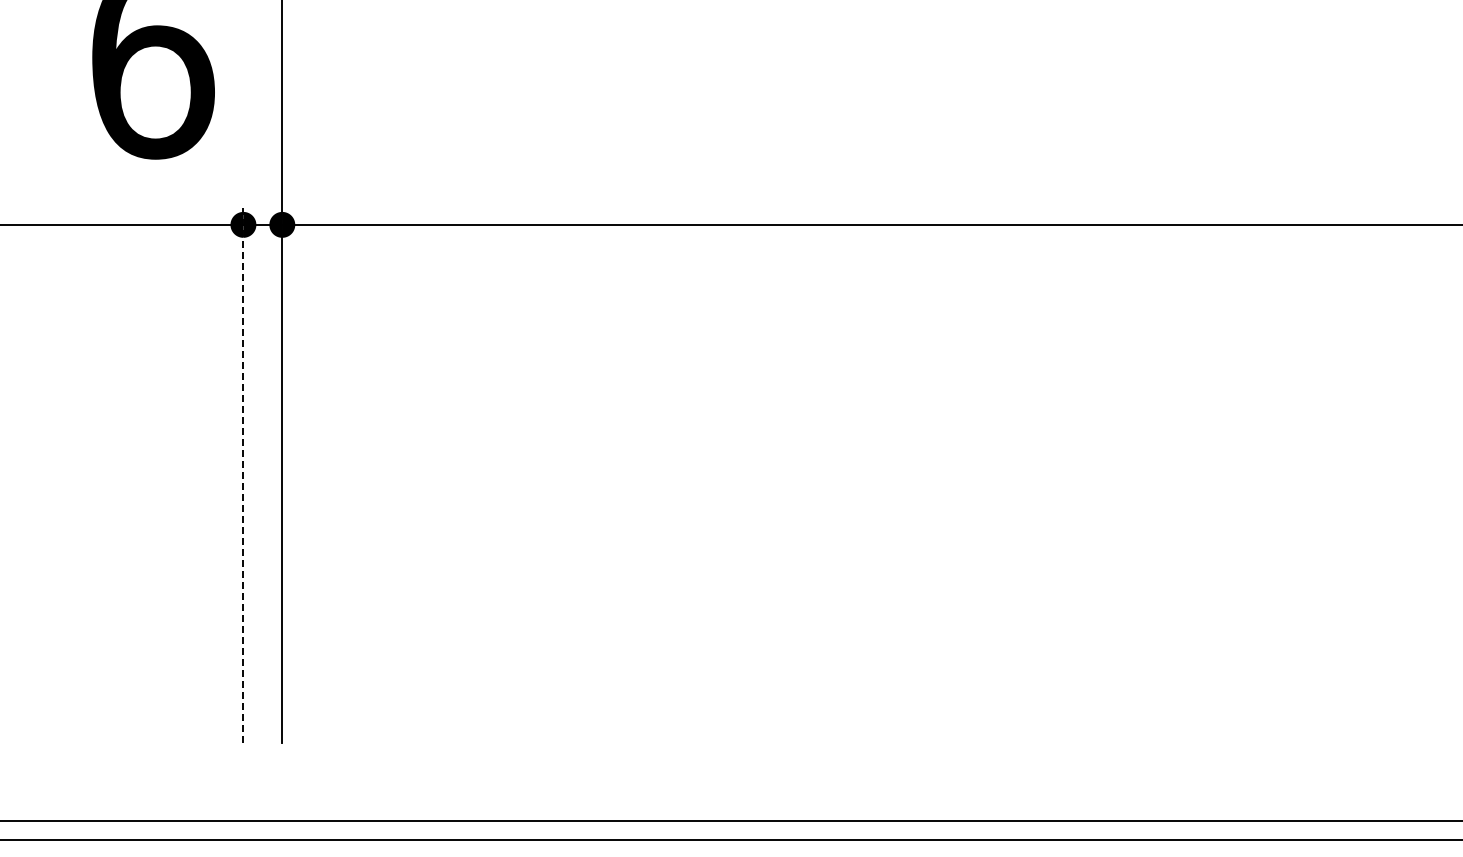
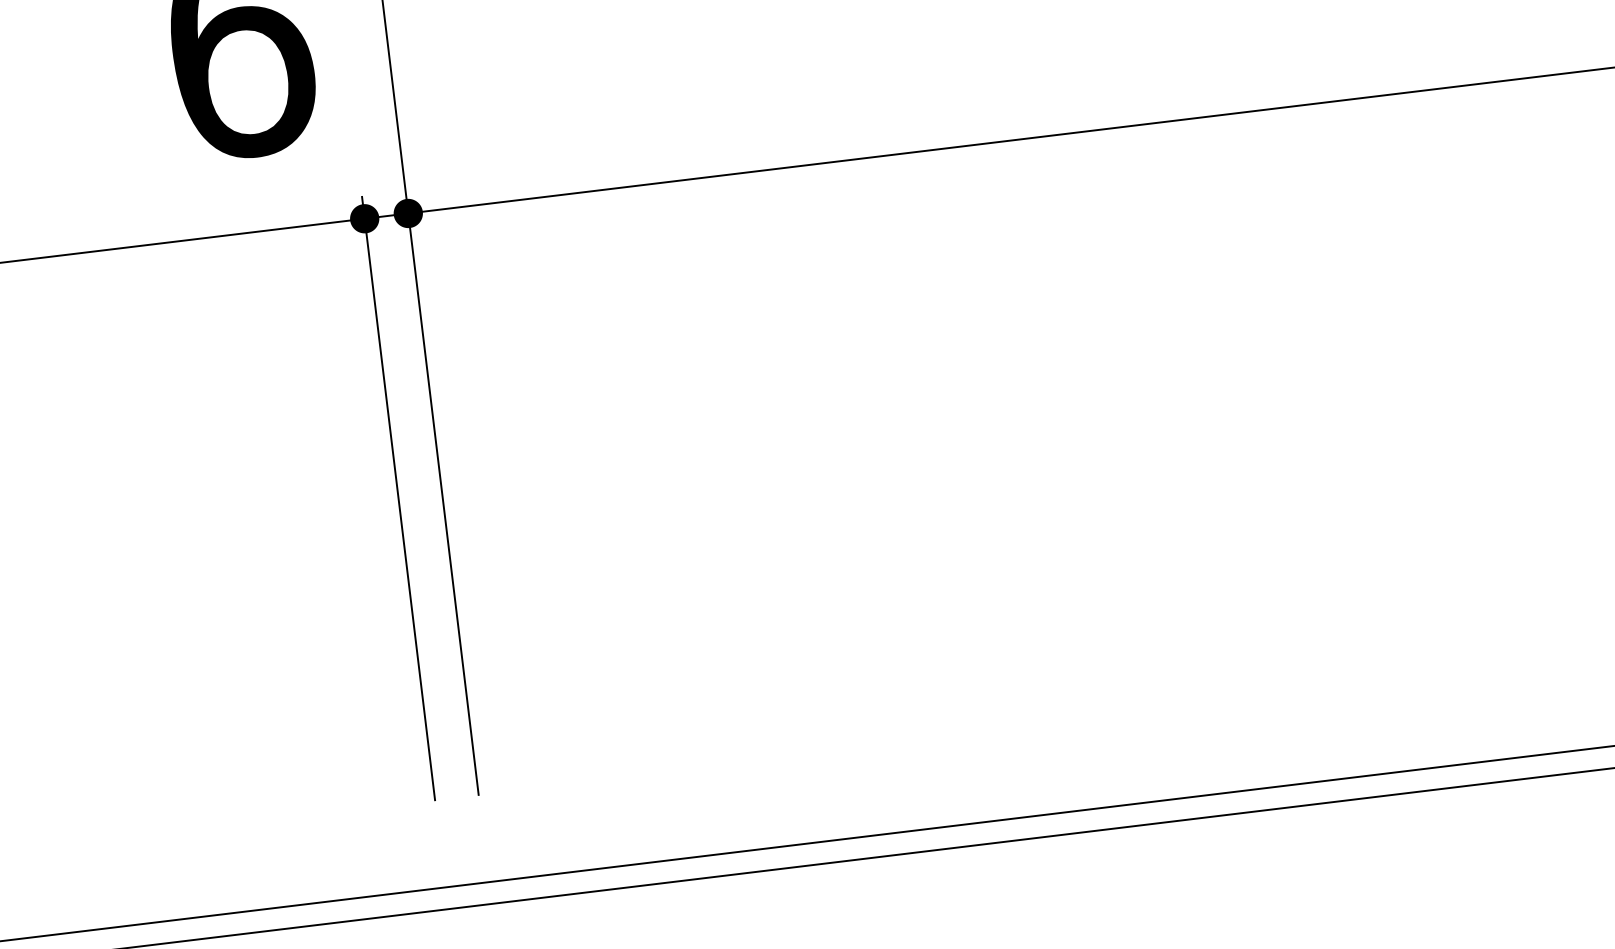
line: (243, 474) -> (398, 498), dashed -> solid

